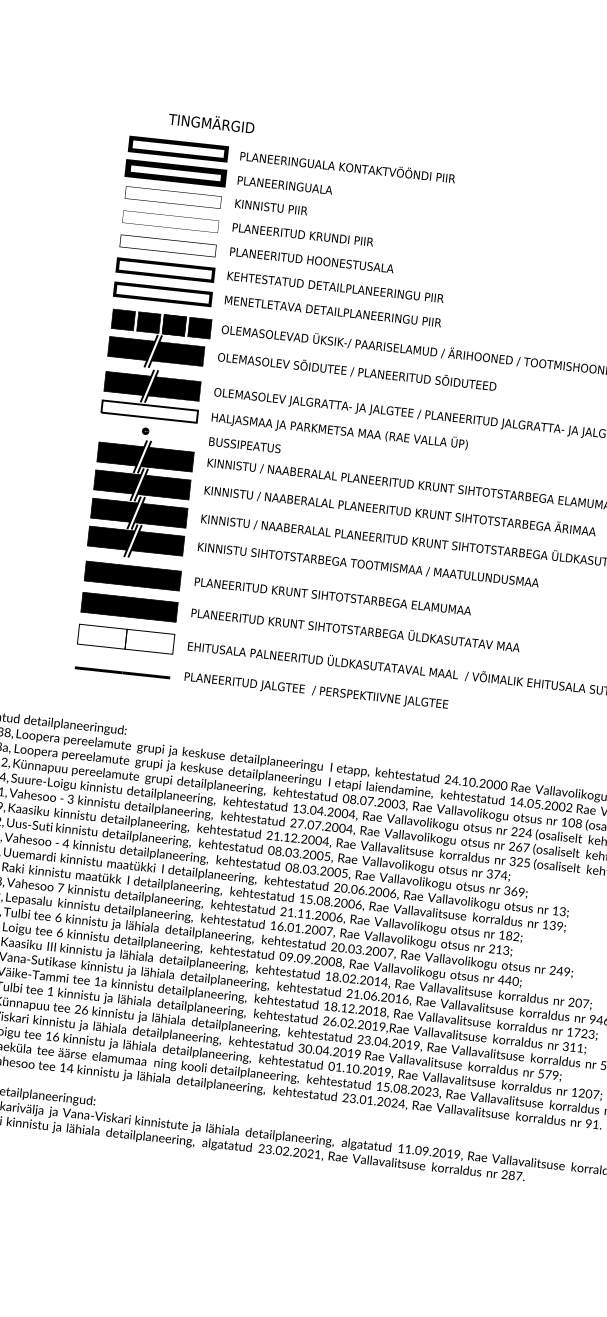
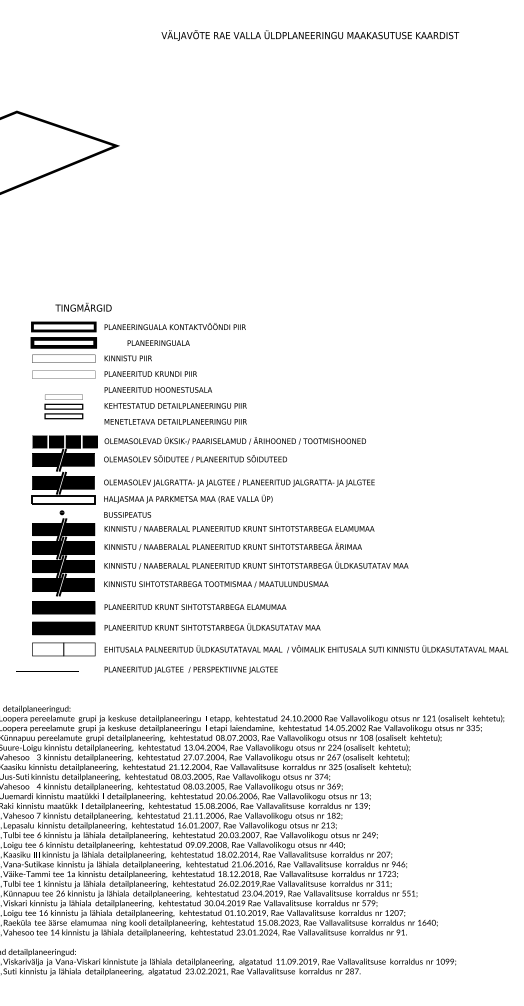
text: (284, 184) -> (158, 342), moved
part: (165, 269) -> (63, 406), size x0.6
line: (122, 672) -> (47, 671), moved

